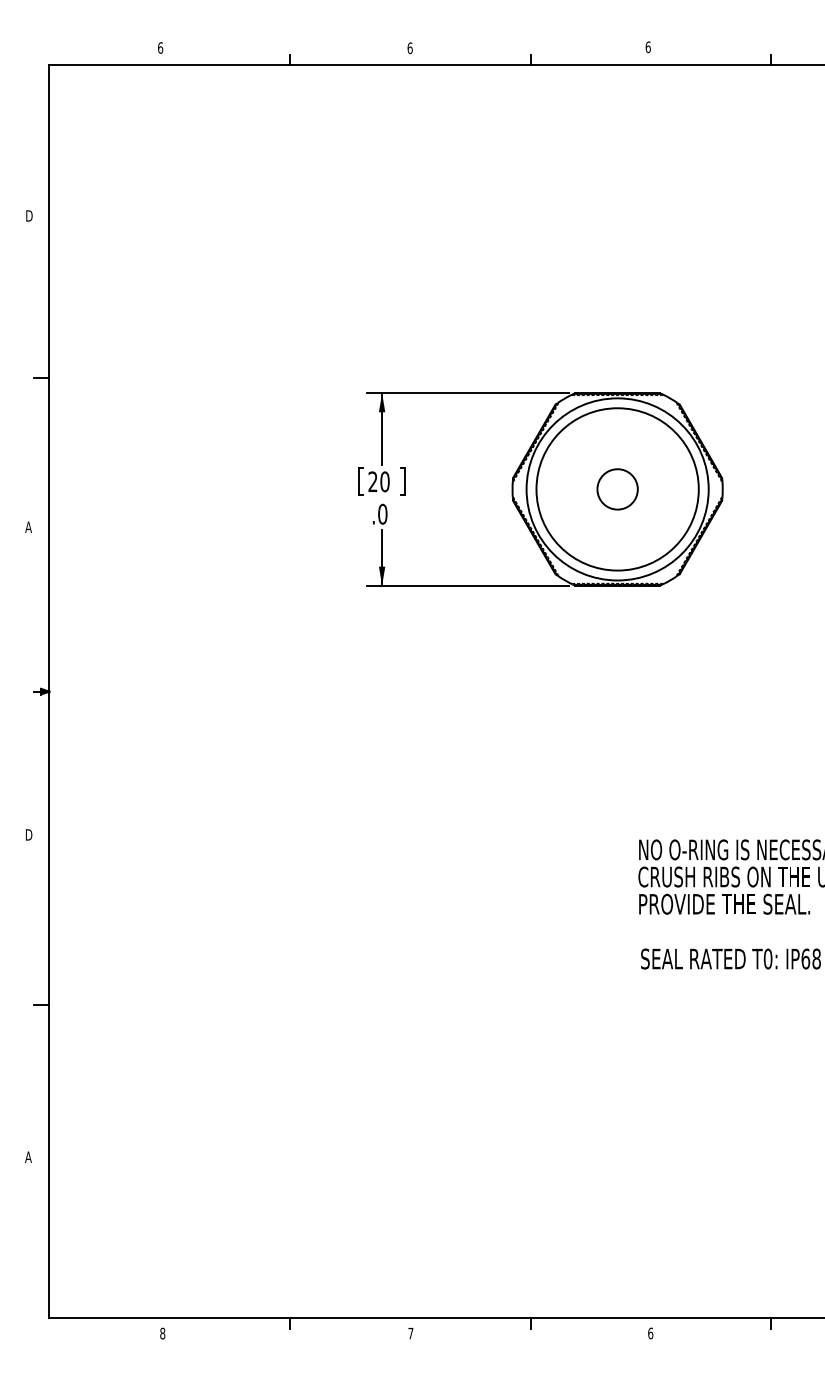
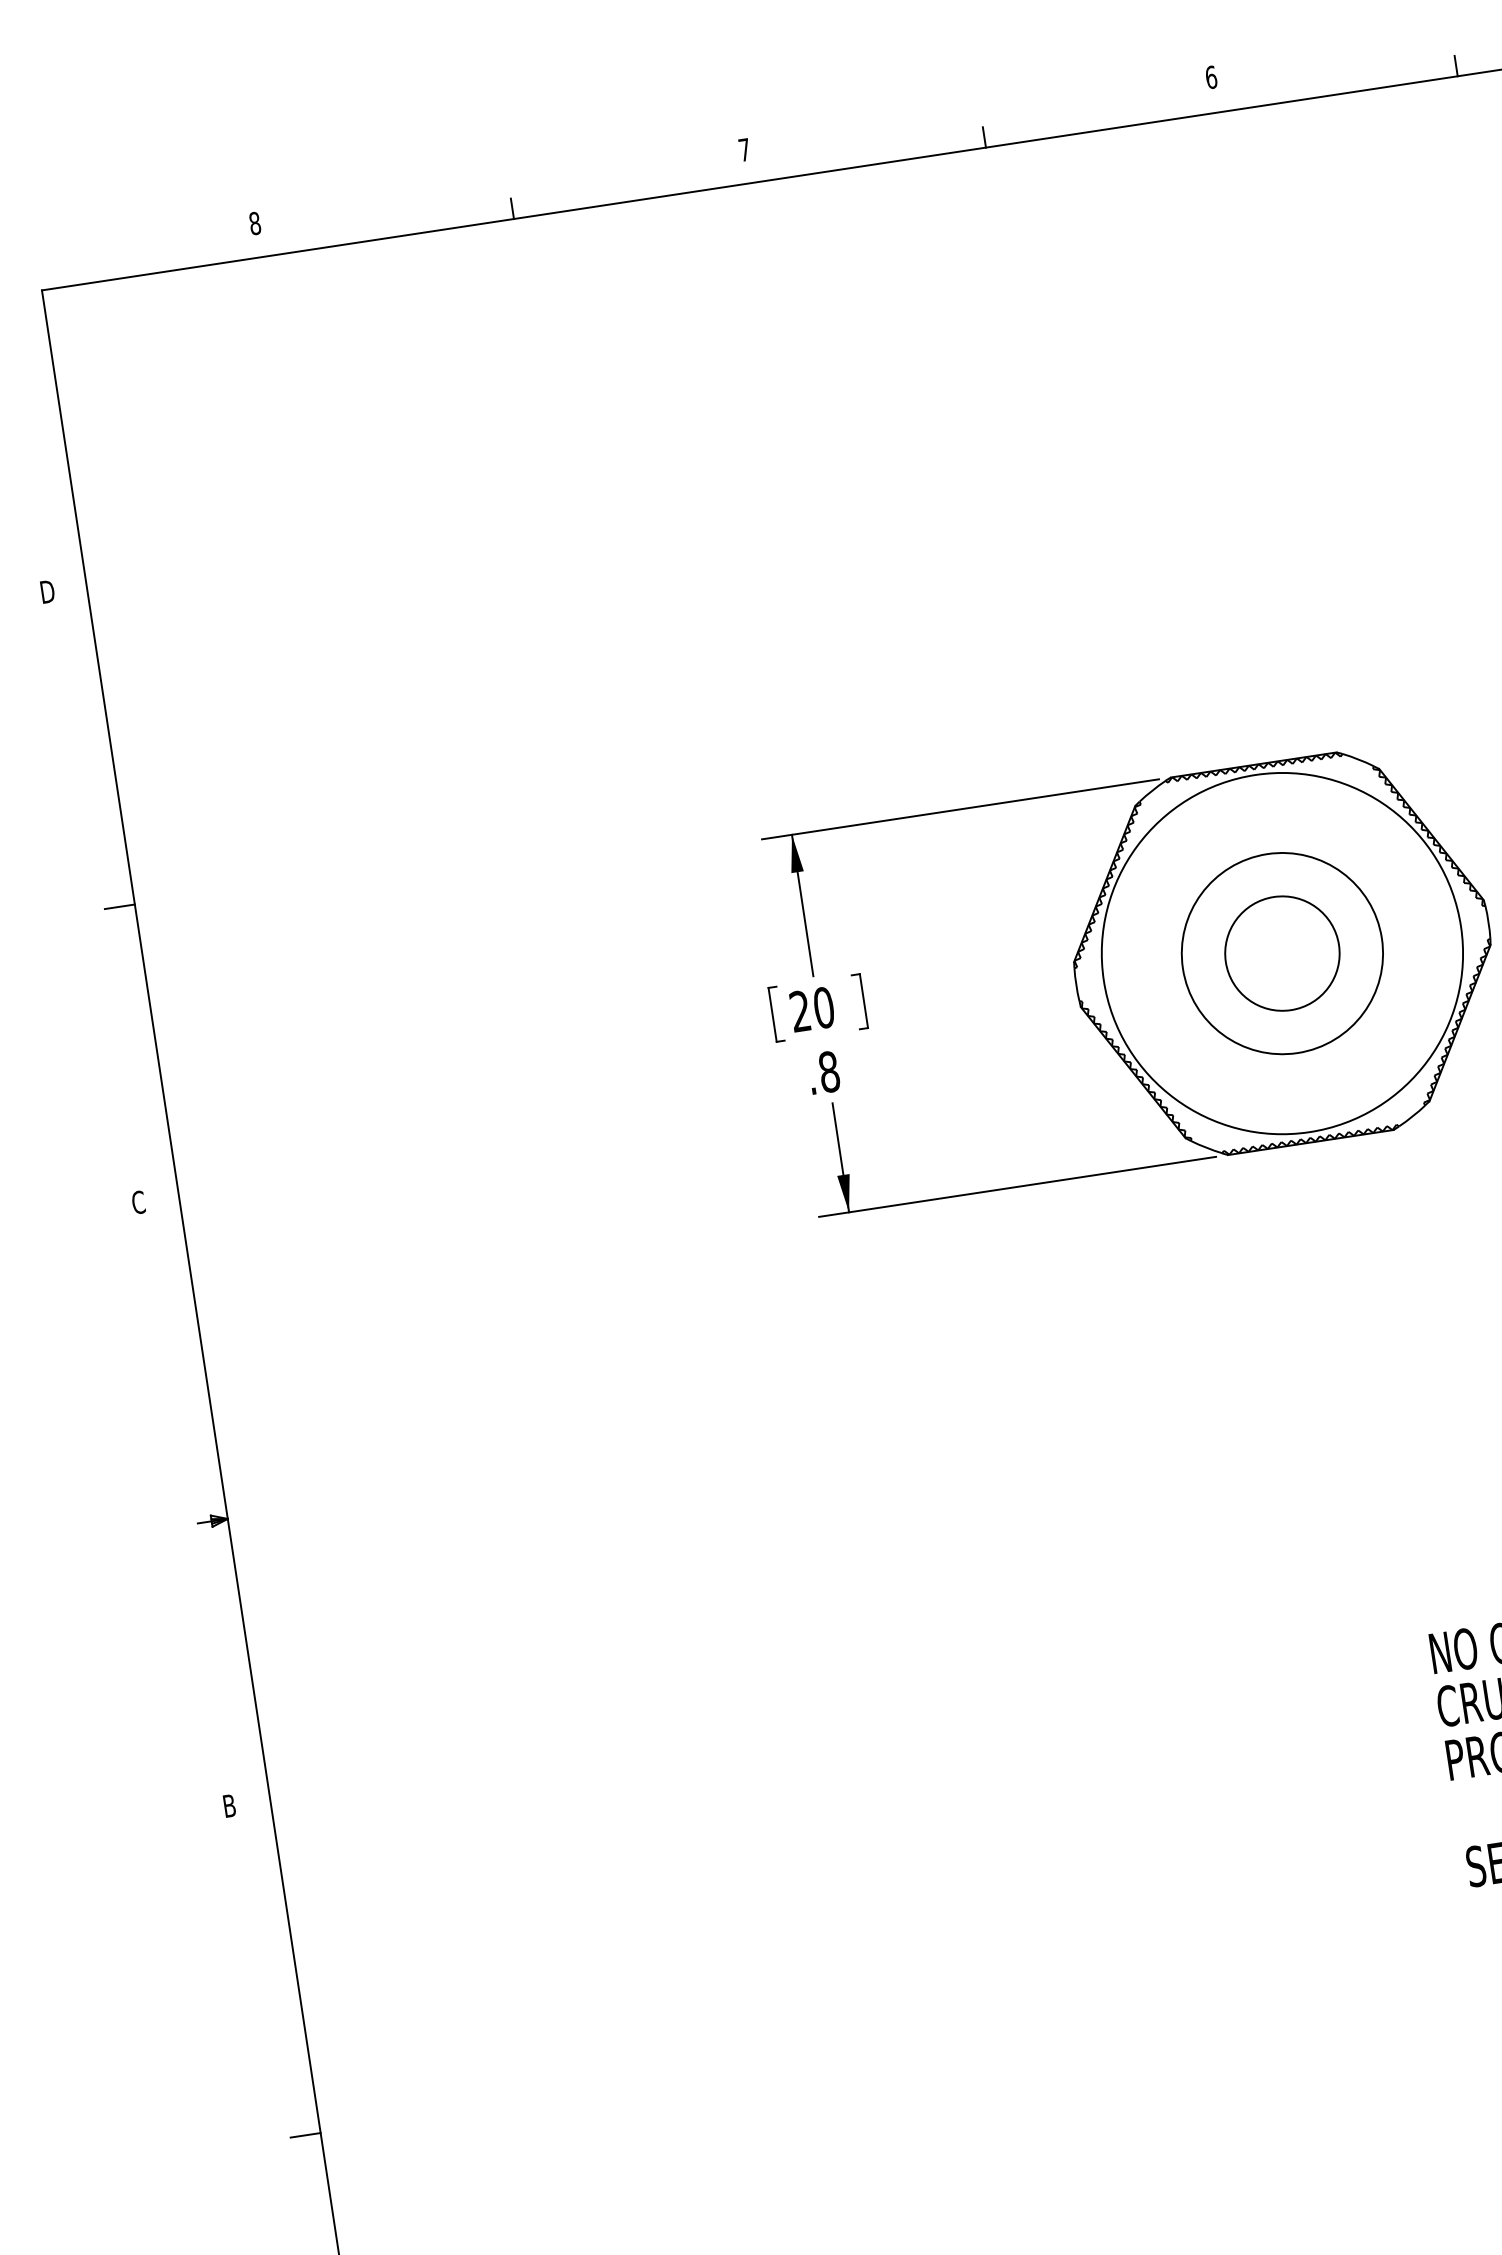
text: (160, 47) -> (254, 222), 6 -> 8
text: (409, 48) -> (743, 150), 6 -> 7
circle: (617, 489) -> (1282, 953), size x0.62
circle: (617, 489) -> (1282, 953), size x1.43
text: (382, 514) -> (828, 1072), .0 -> .8
text: (28, 527) -> (138, 1203), A -> C
text: (29, 835) -> (231, 1806), D -> B

